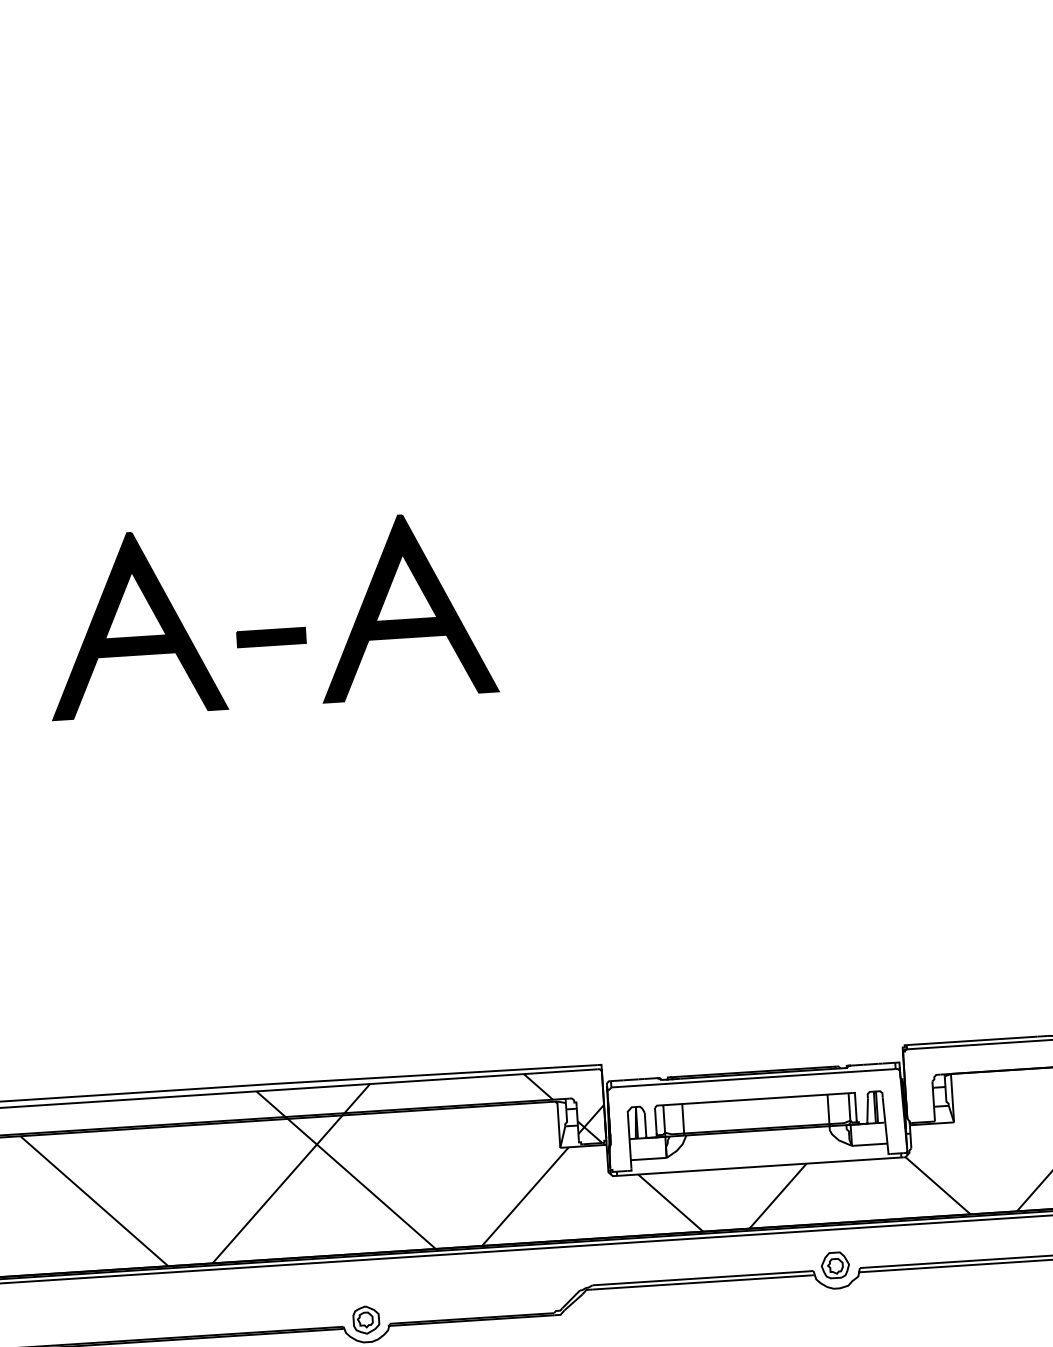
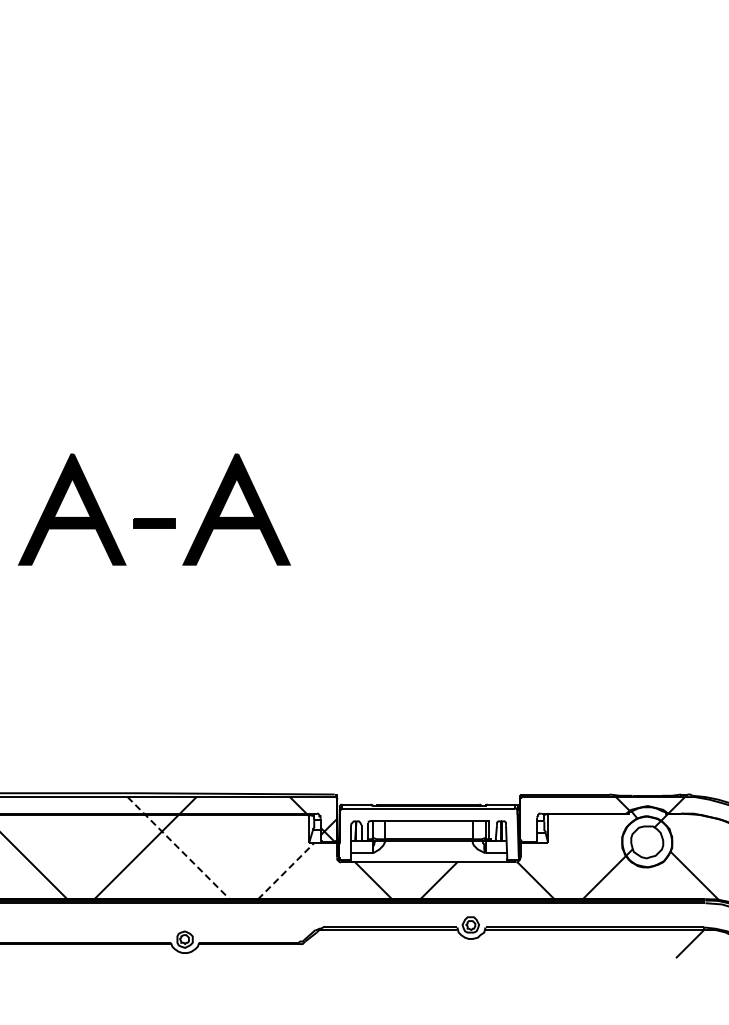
line: (347, 1170) -> (179, 848), solid -> dashed
line: (526, 1197) -> (286, 871), solid -> dashed

